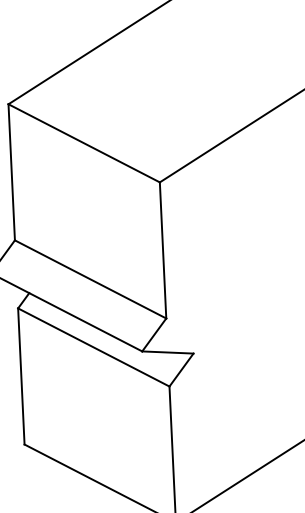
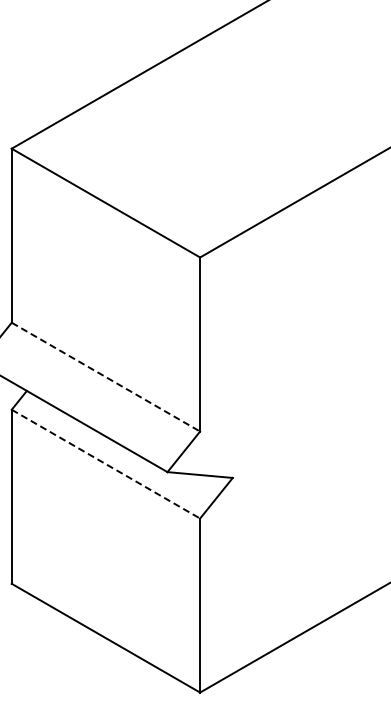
line: (90, 279) -> (105, 377), solid -> dashed
line: (93, 347) -> (105, 464), solid -> dashed

